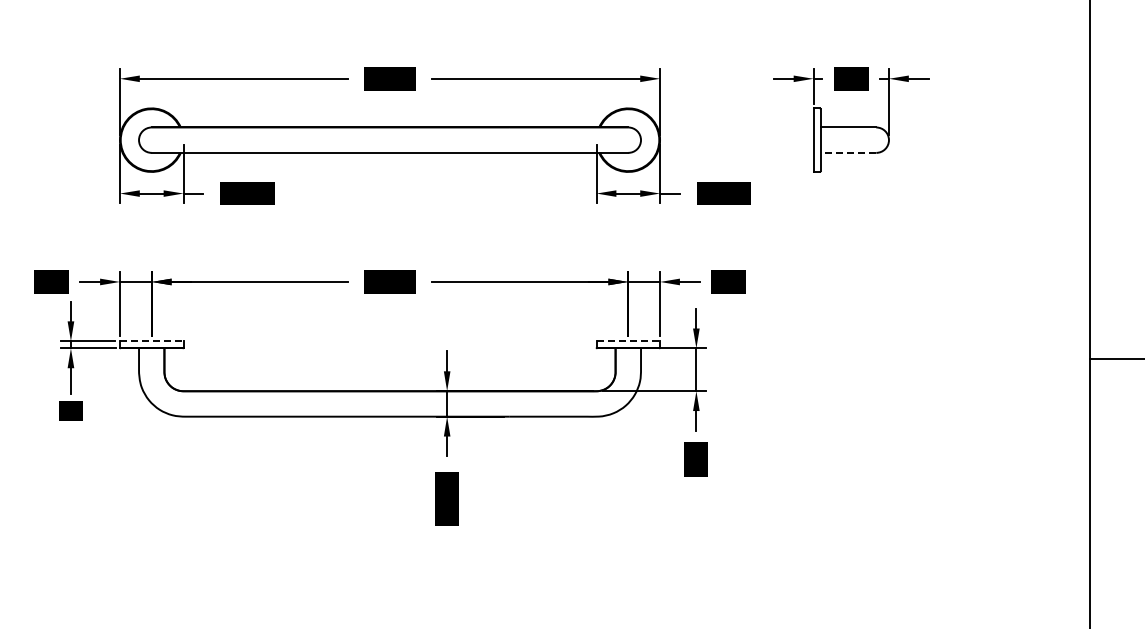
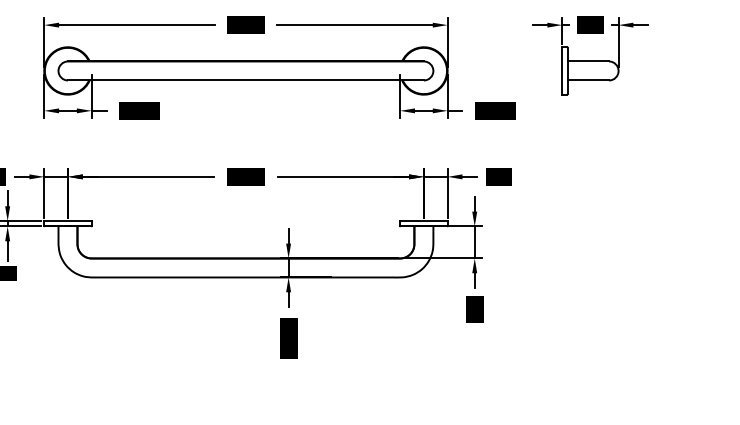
line: (848, 152) -> (588, 80), dashed -> solid
line: (151, 341) -> (67, 221), dashed -> solid
line: (628, 341) -> (424, 221), dashed -> solid

